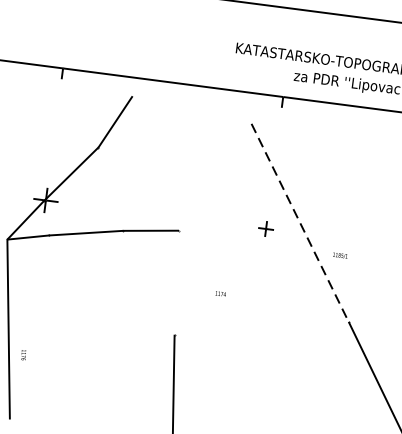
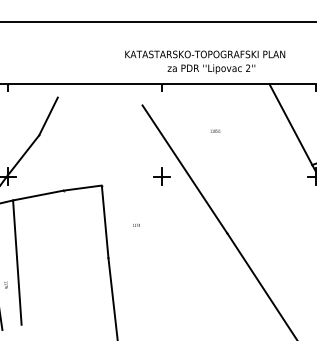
line: (299, 223) -> (184, 169), dashed -> solid
part: (265, 228) -> (161, 176), size x1.67
text: (340, 254) -> (215, 130), moved
line: (175, 282) -> (104, 221), added
line: (43, 324) -> (17, 262), added

